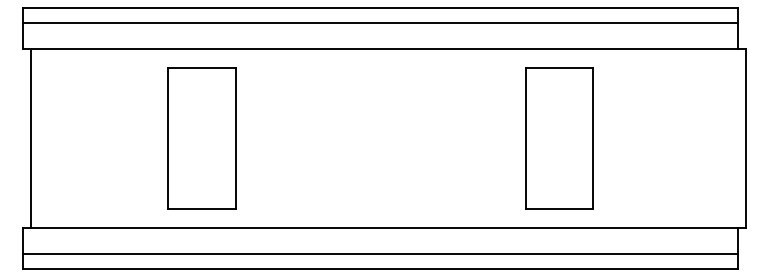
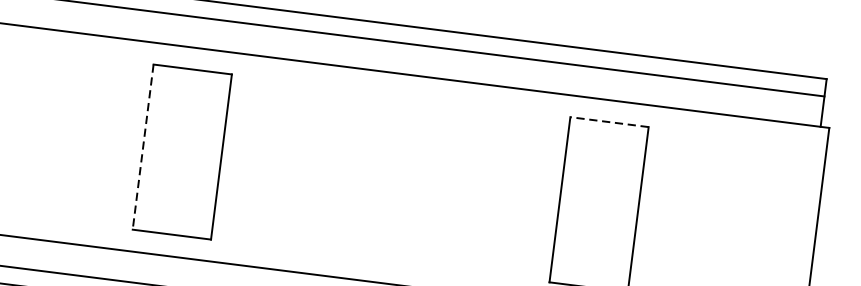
line: (559, 67) -> (609, 121), solid -> dashed
line: (168, 138) -> (143, 147), solid -> dashed

